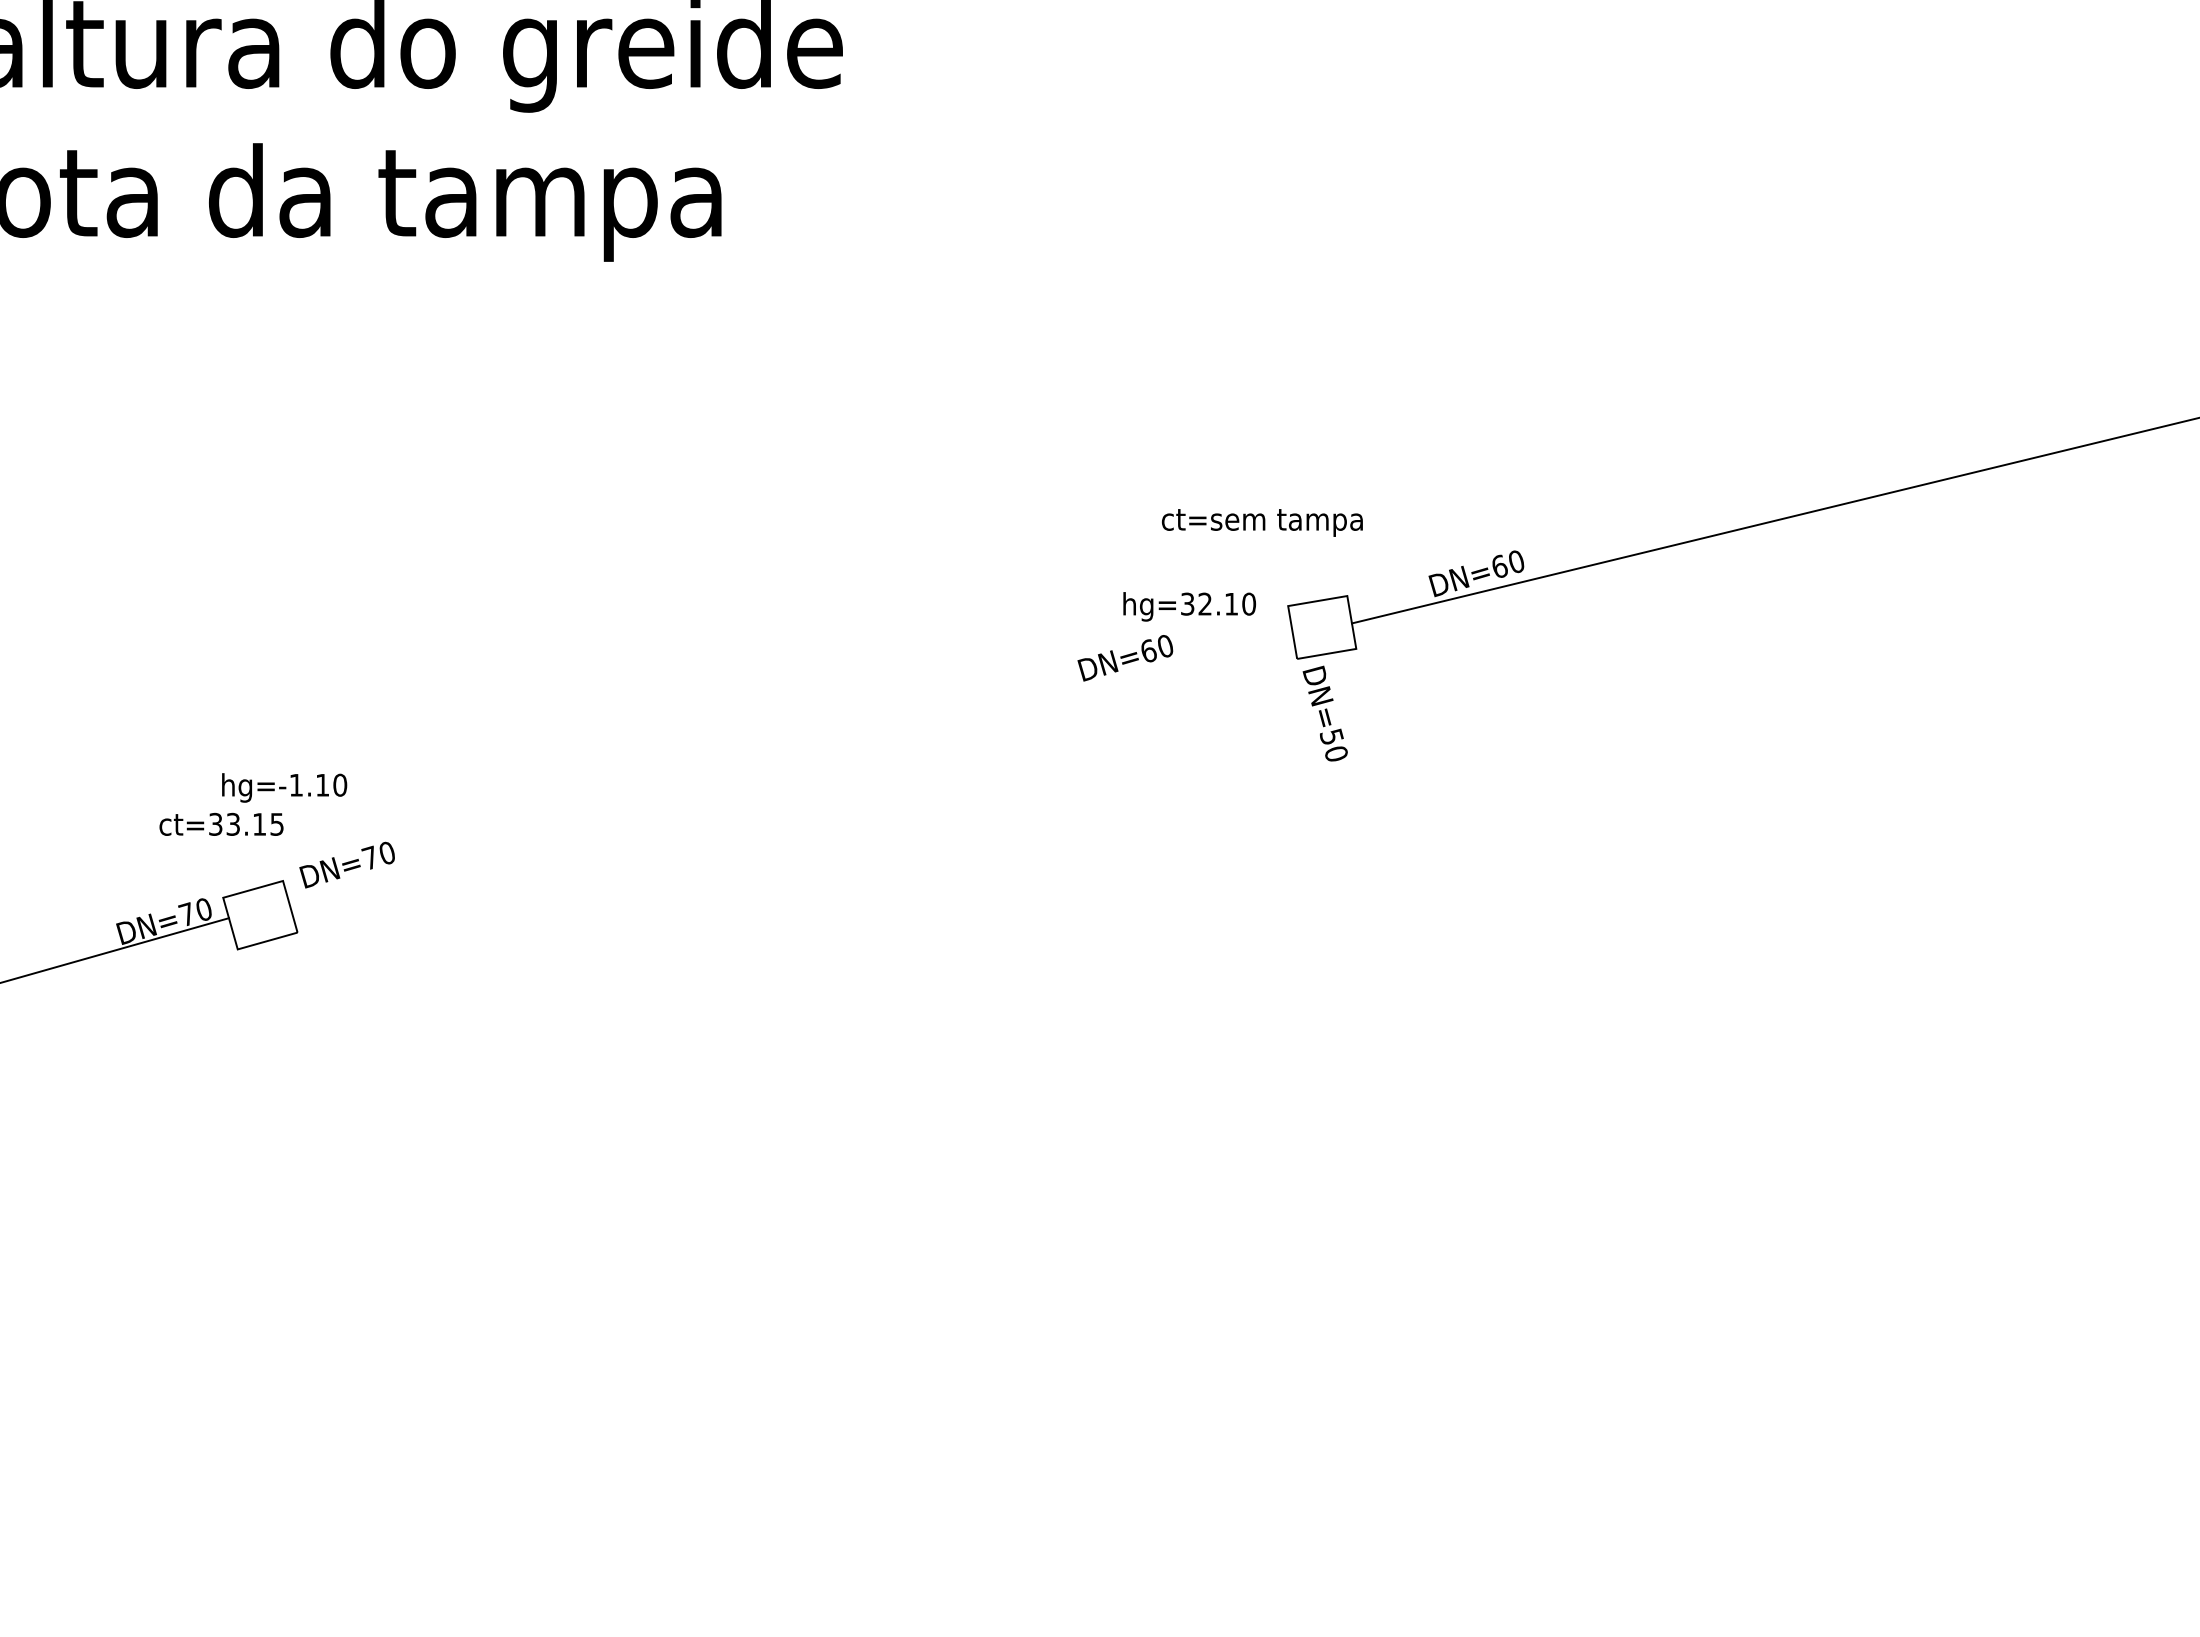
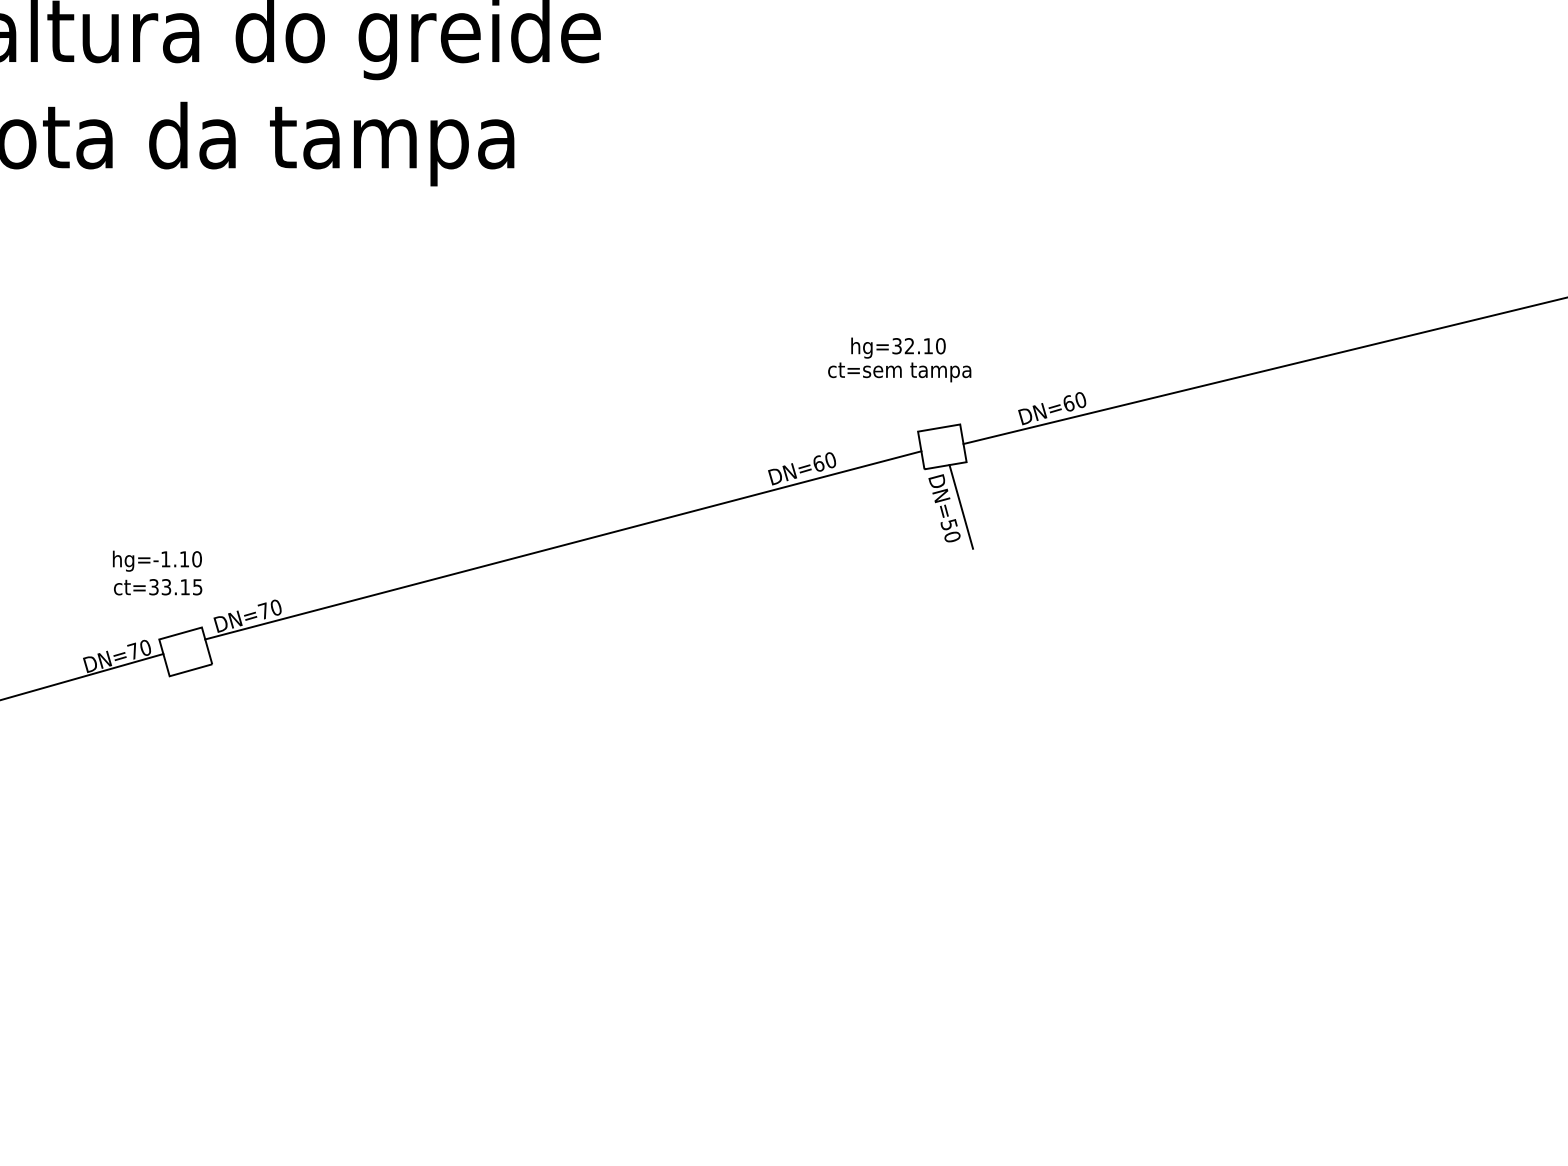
text: (1189, 606) -> (898, 347), moved
line: (1348, 711) -> (961, 506), added
line: (789, 765) -> (562, 545), added
text: (284, 787) -> (157, 560), moved

